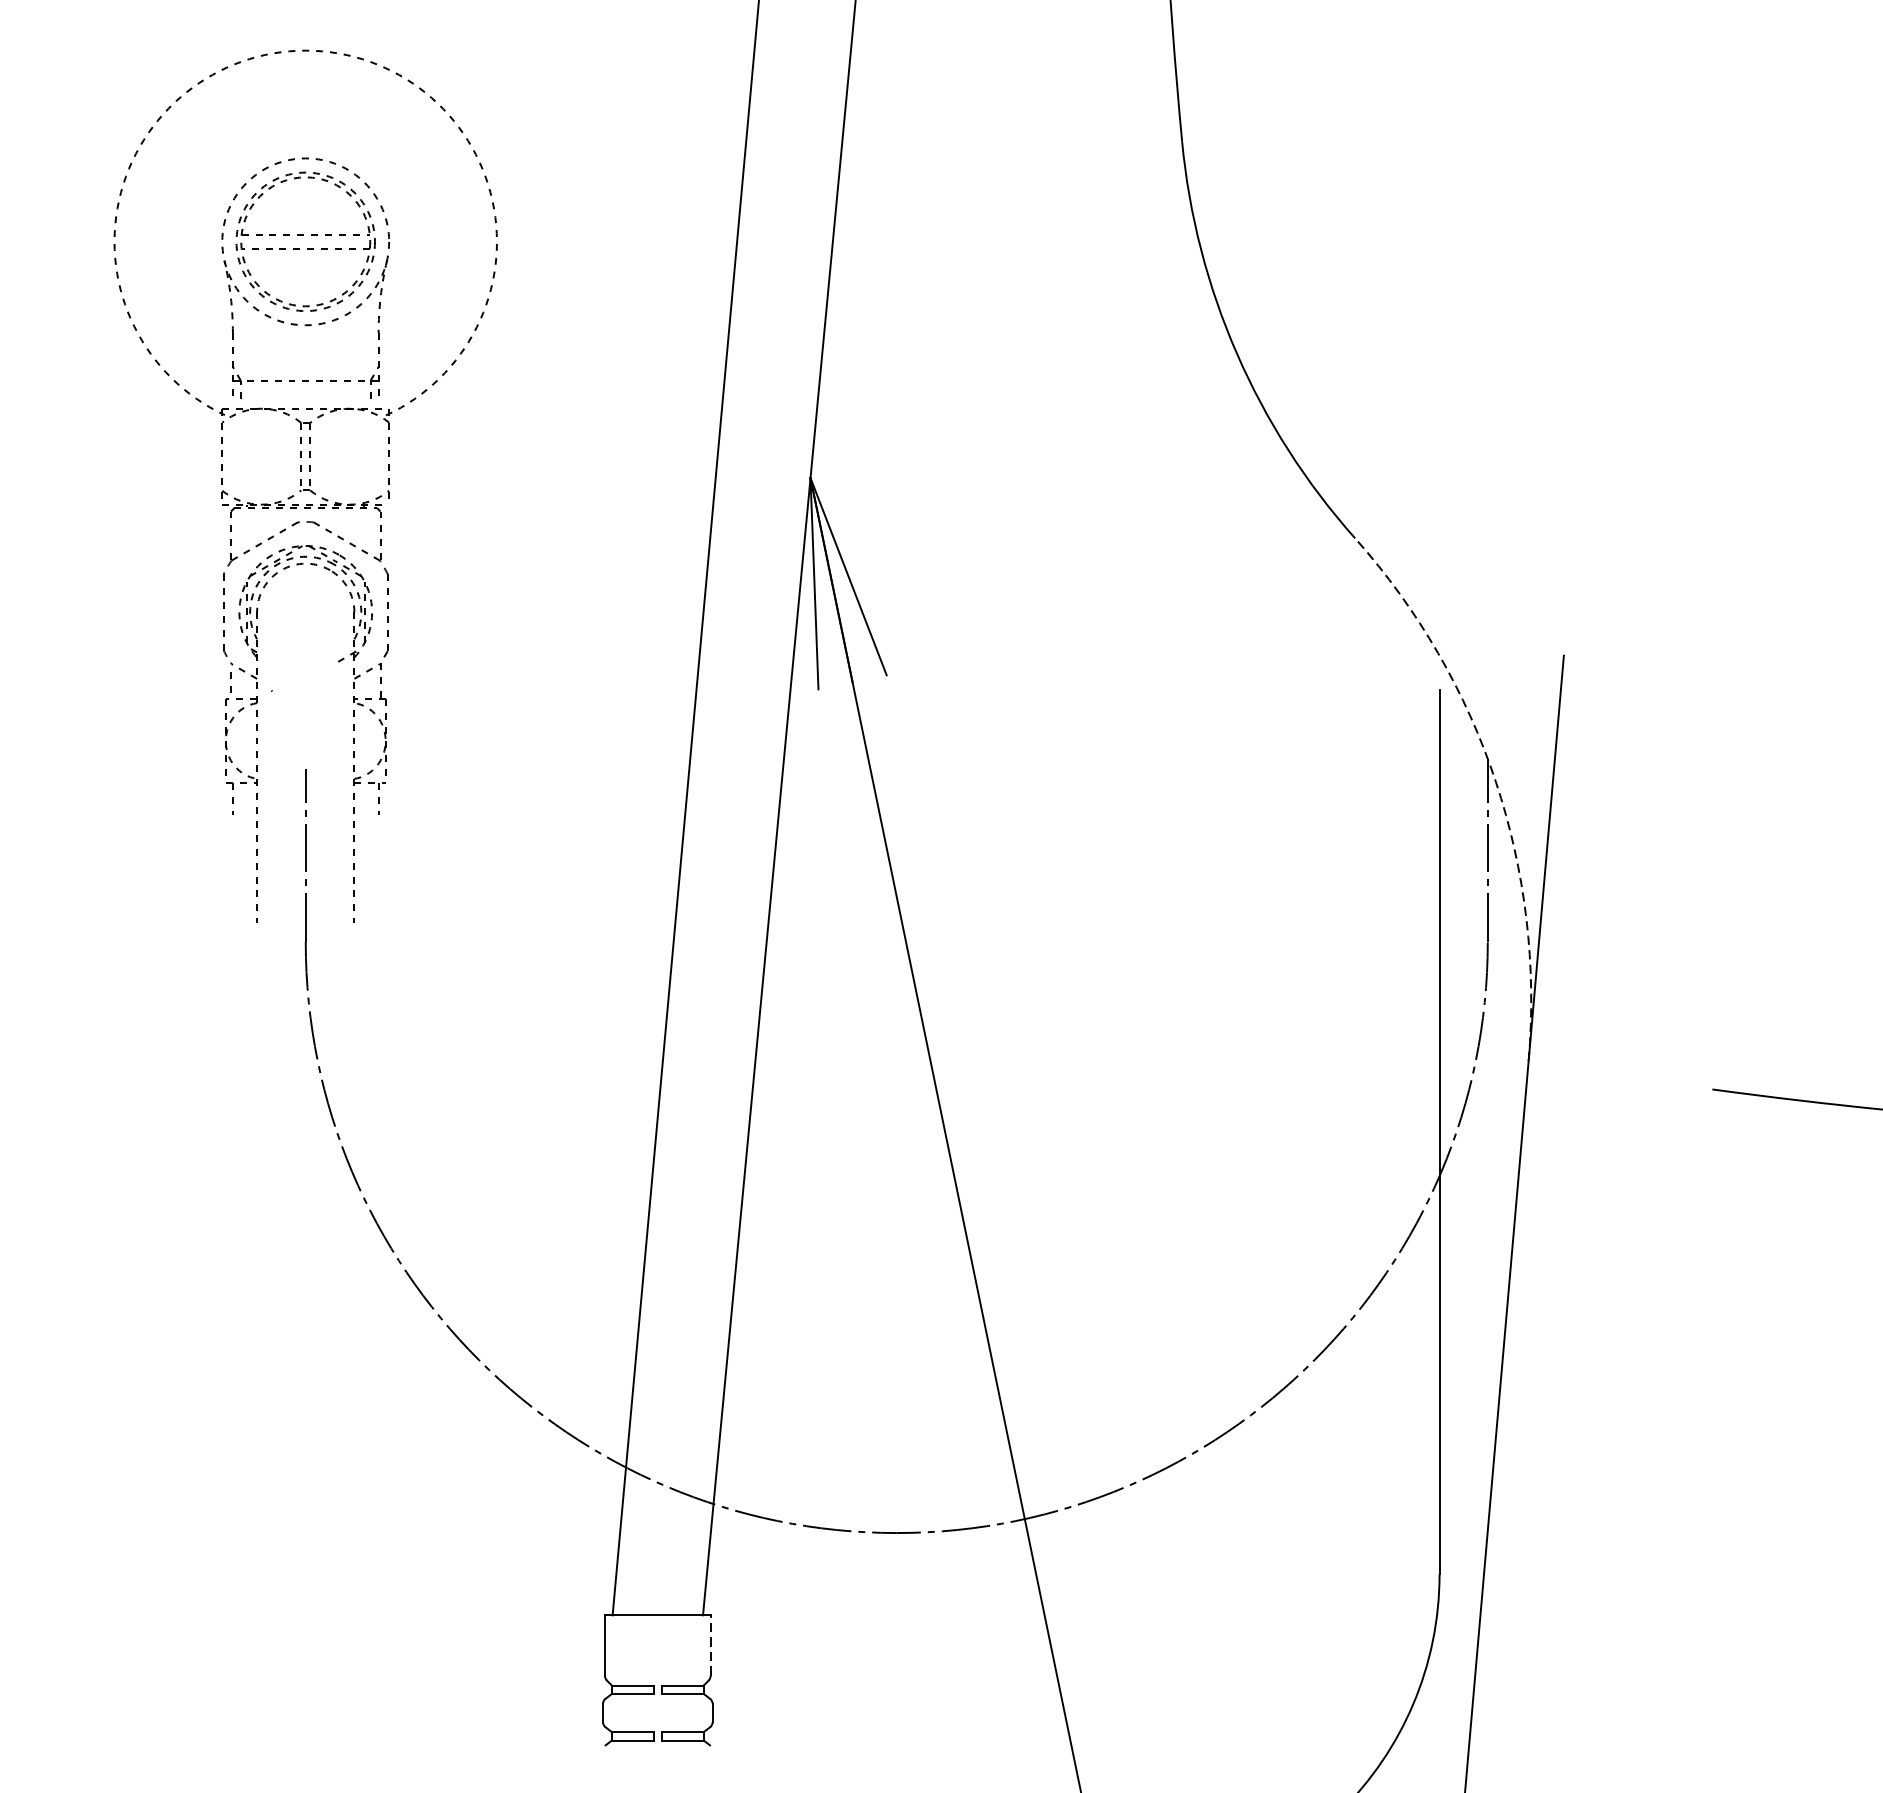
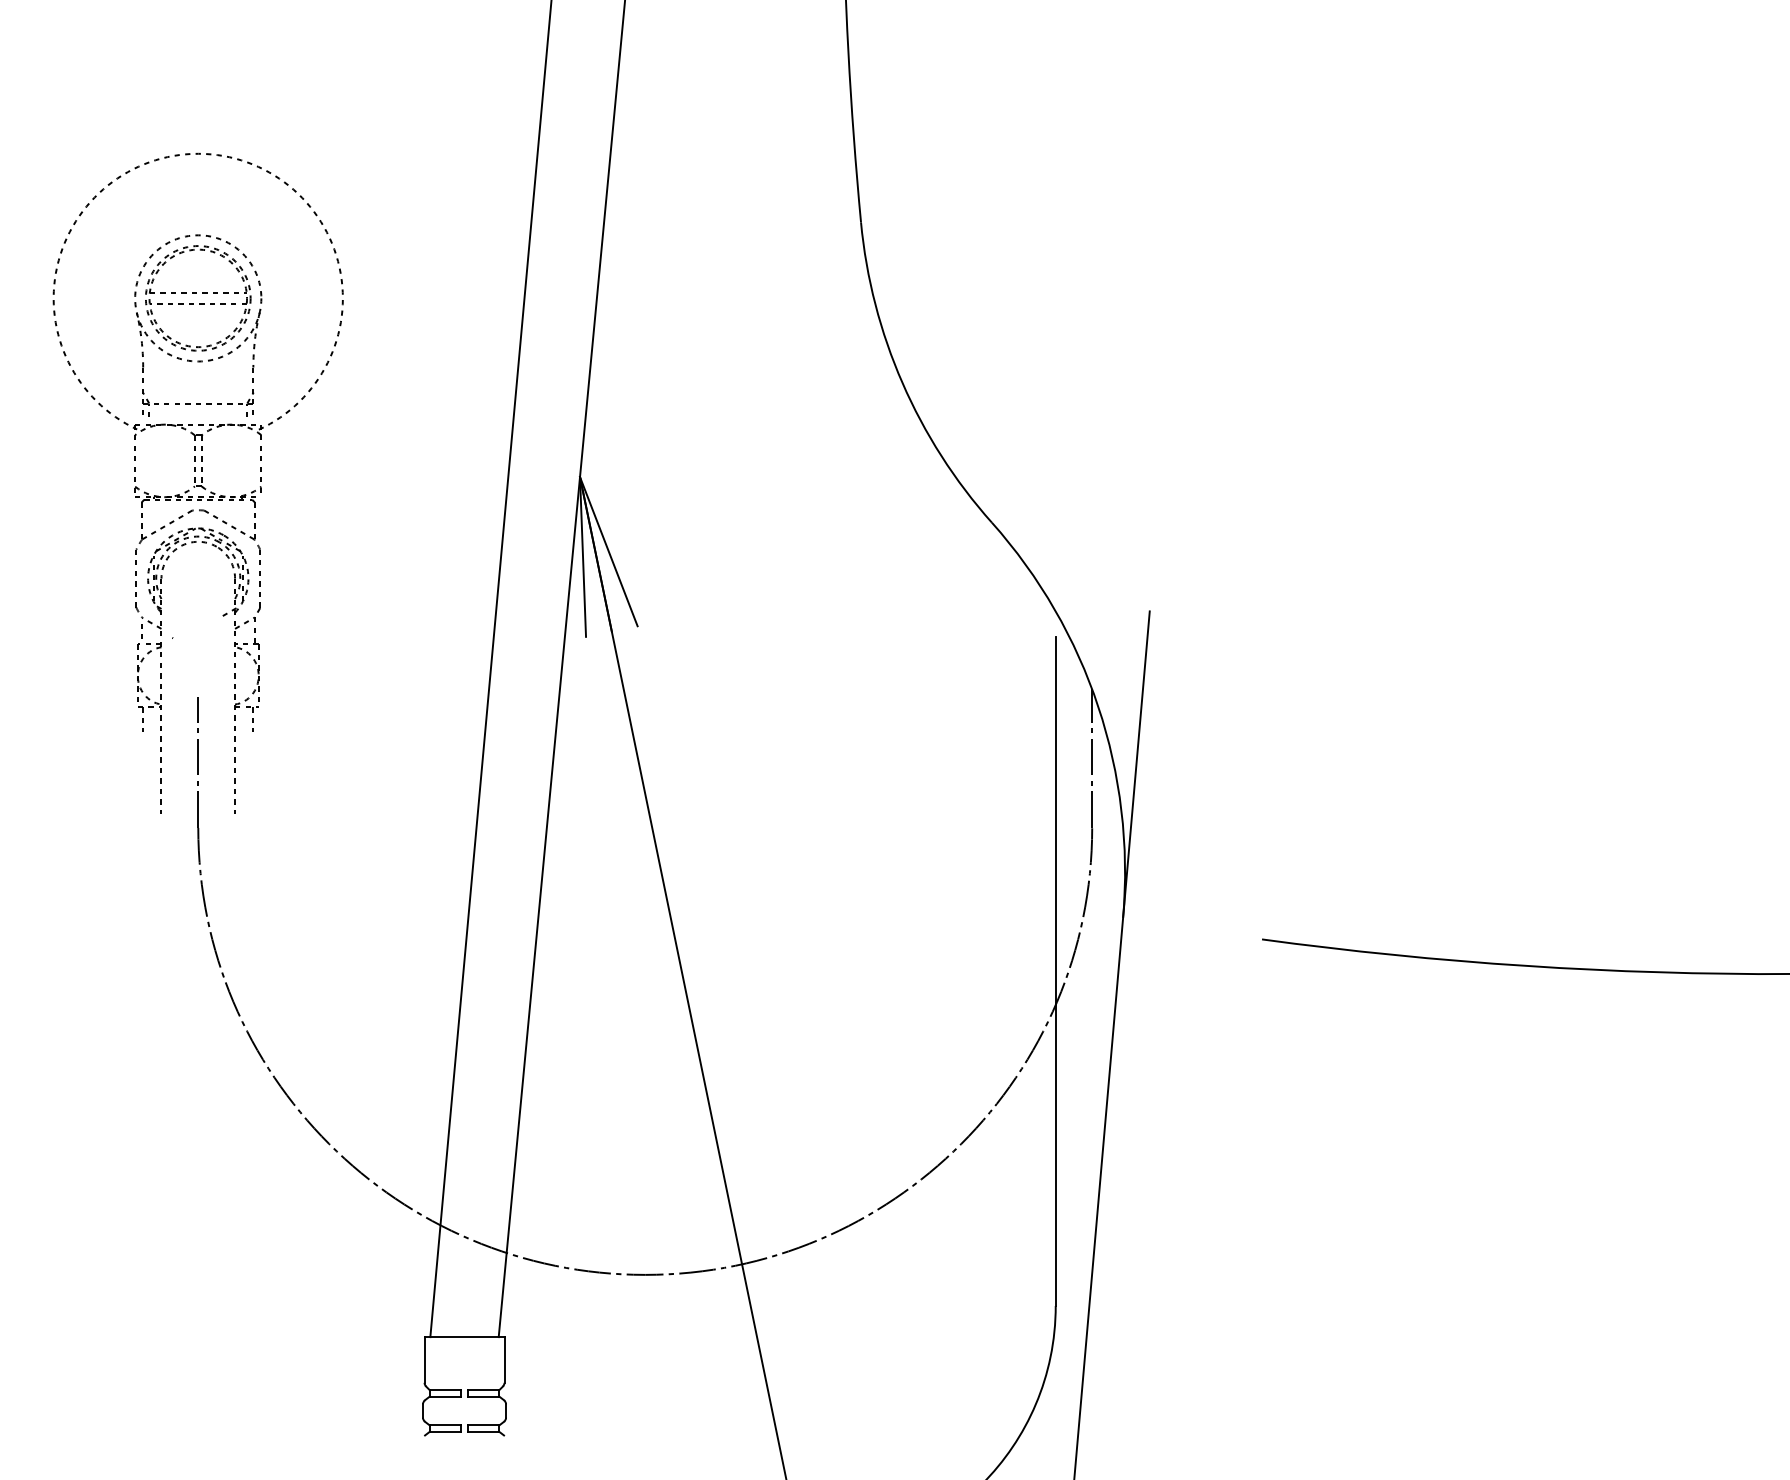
arc: (1496, 781) -> (1098, 706), dashed -> solid
line: (710, 1644) -> (504, 1359), dashed -> solid

